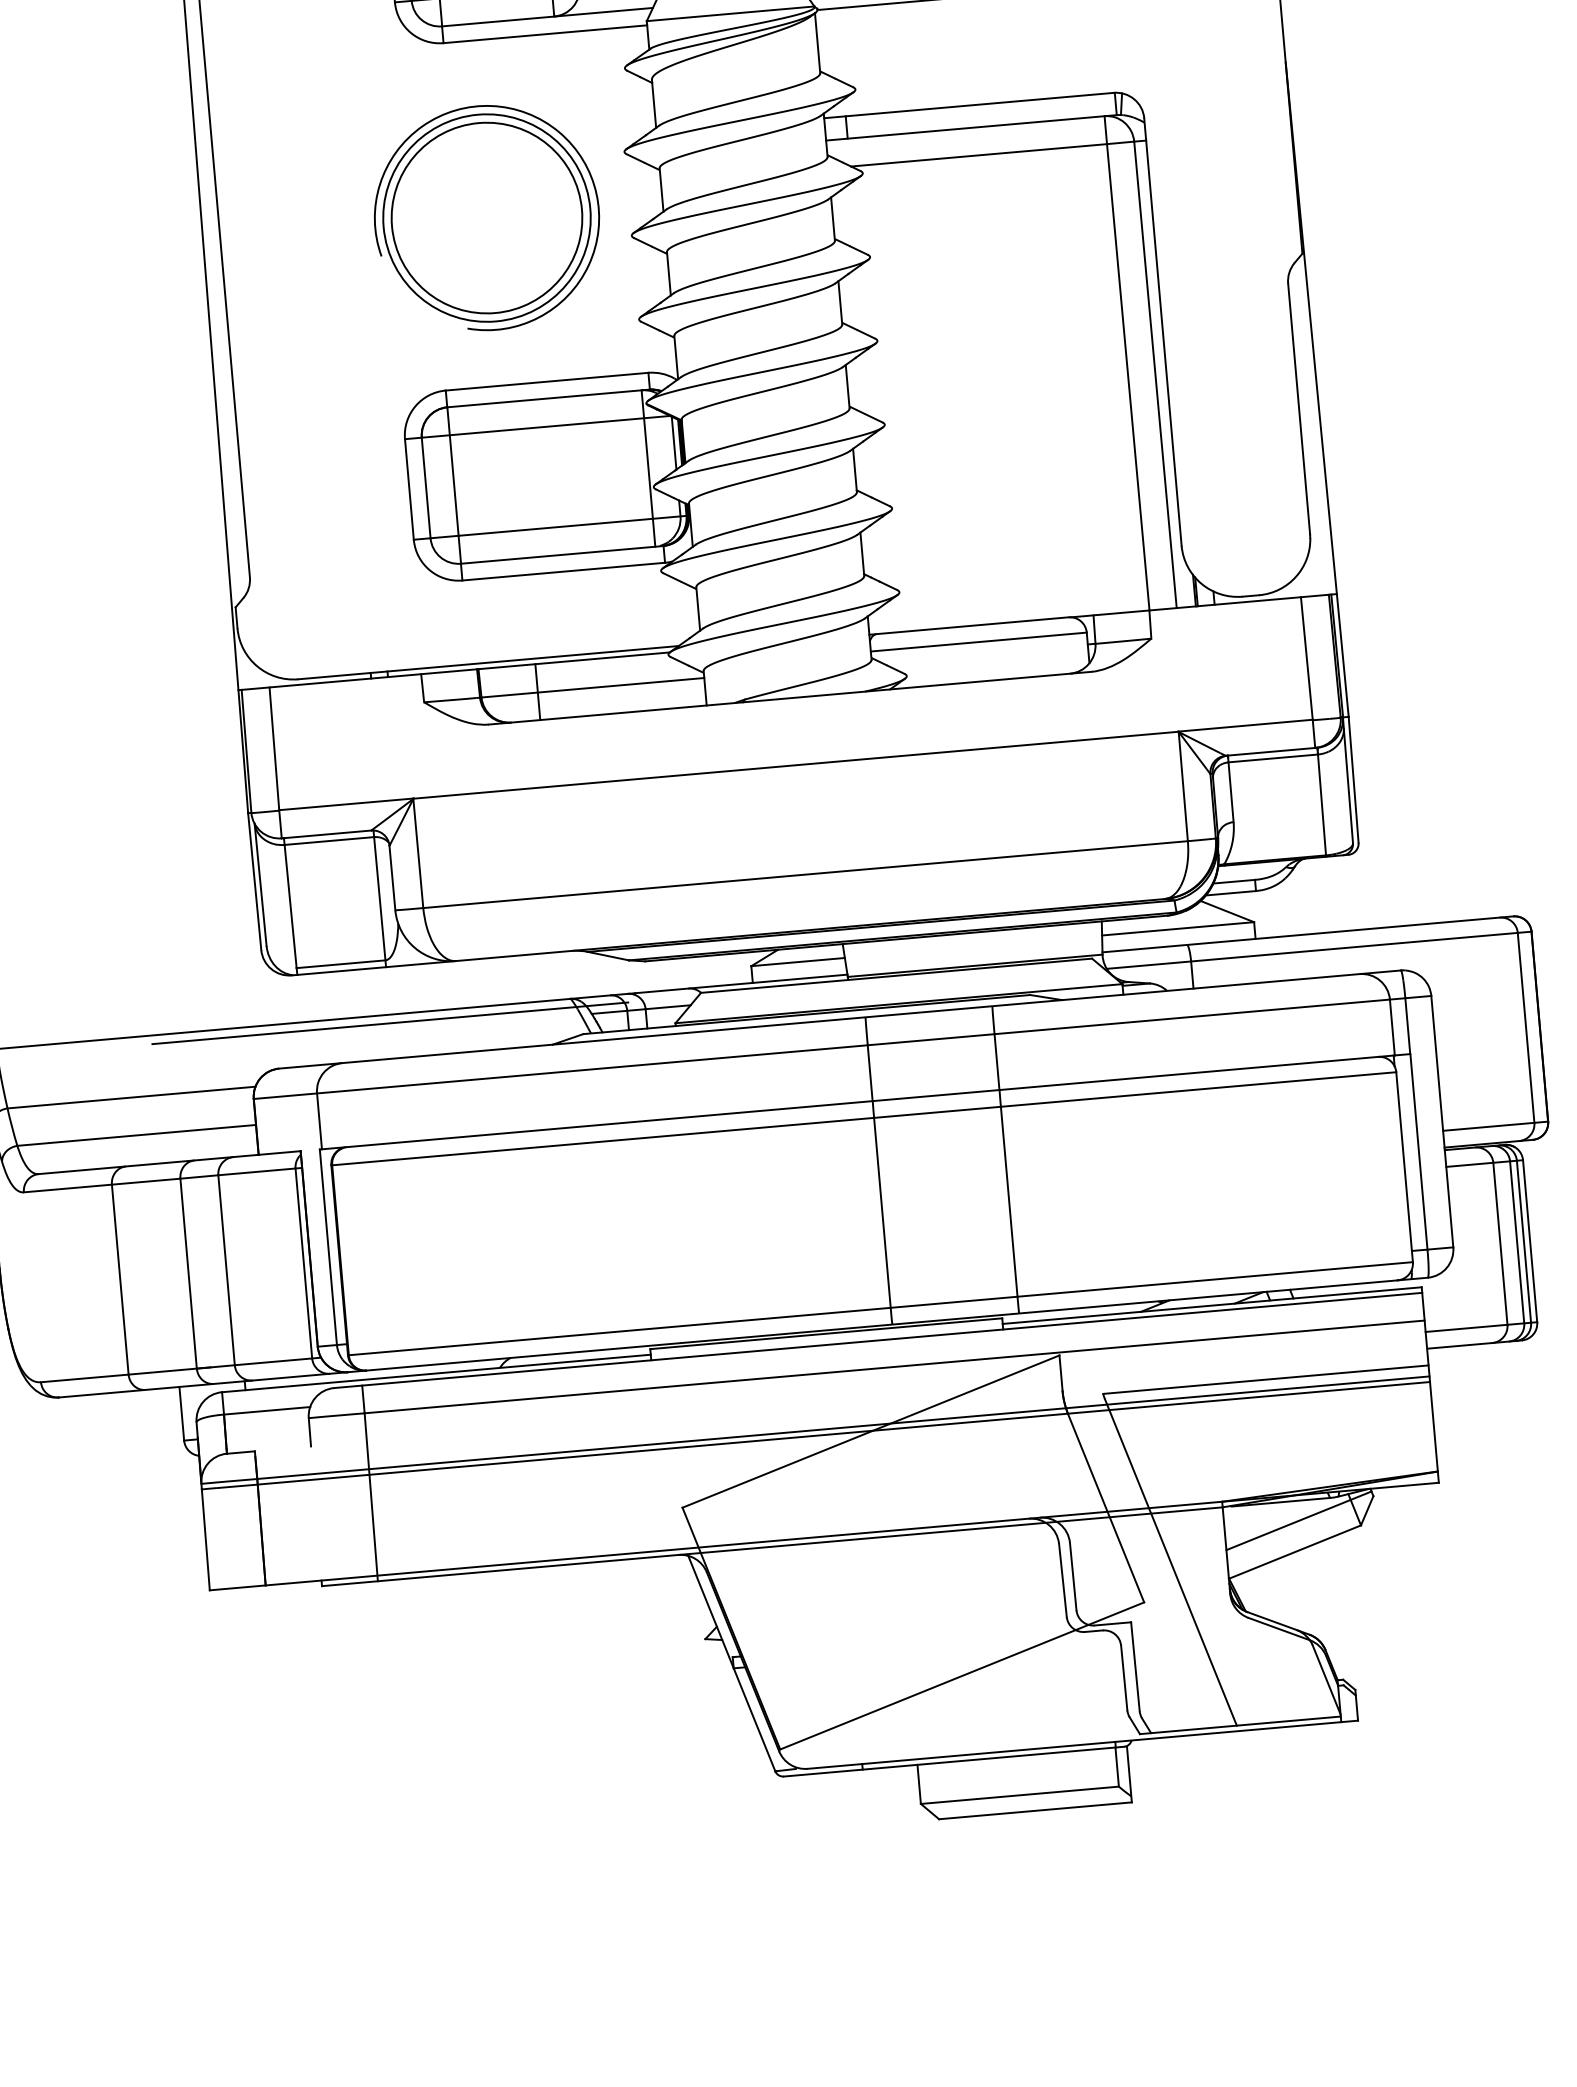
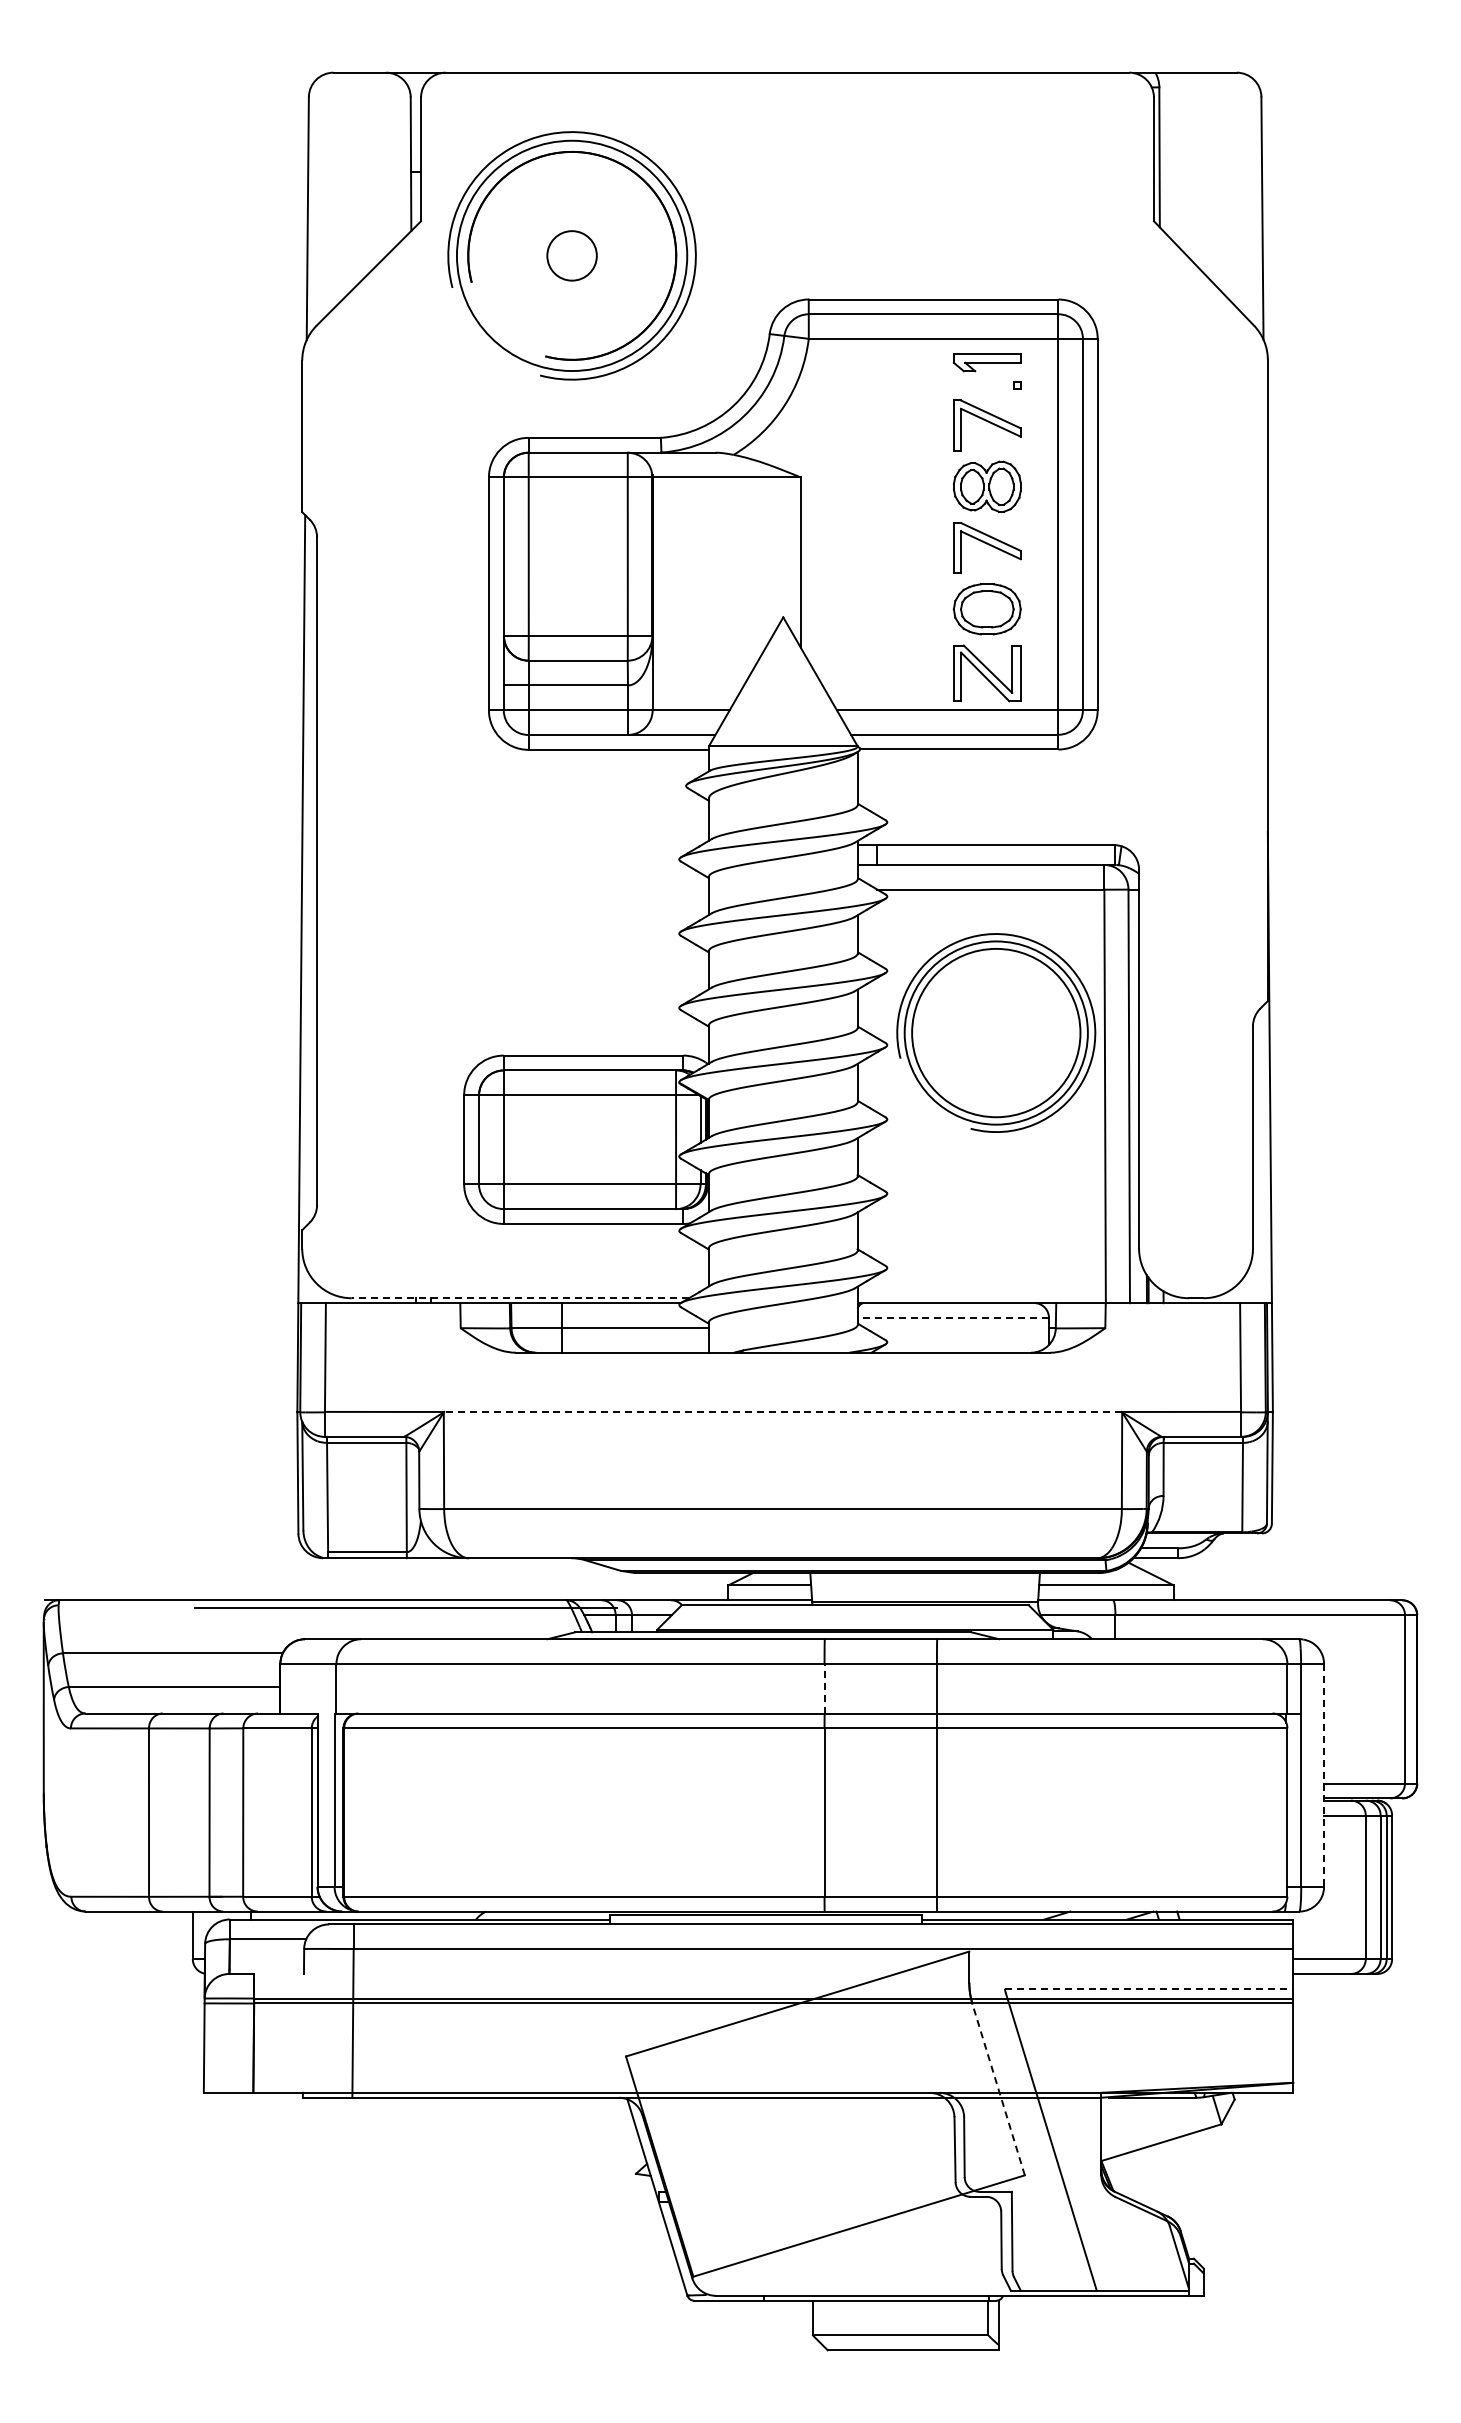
part: (487, 217) -> (996, 1032), moved
line: (979, 641) -> (953, 1317), solid -> dashed
line: (488, 662) -> (520, 1298), solid -> dashed
line: (795, 765) -> (782, 1412), solid -> dashed
line: (870, 1072) -> (824, 1688), solid -> dashed
line: (1442, 1121) -> (1324, 1775), solid -> dashed
line: (1266, 1379) -> (1149, 1988), solid -> dashed
line: (1105, 1508) -> (998, 2089), solid -> dashed
line: (1299, 1520) -> (1167, 2115), removed

